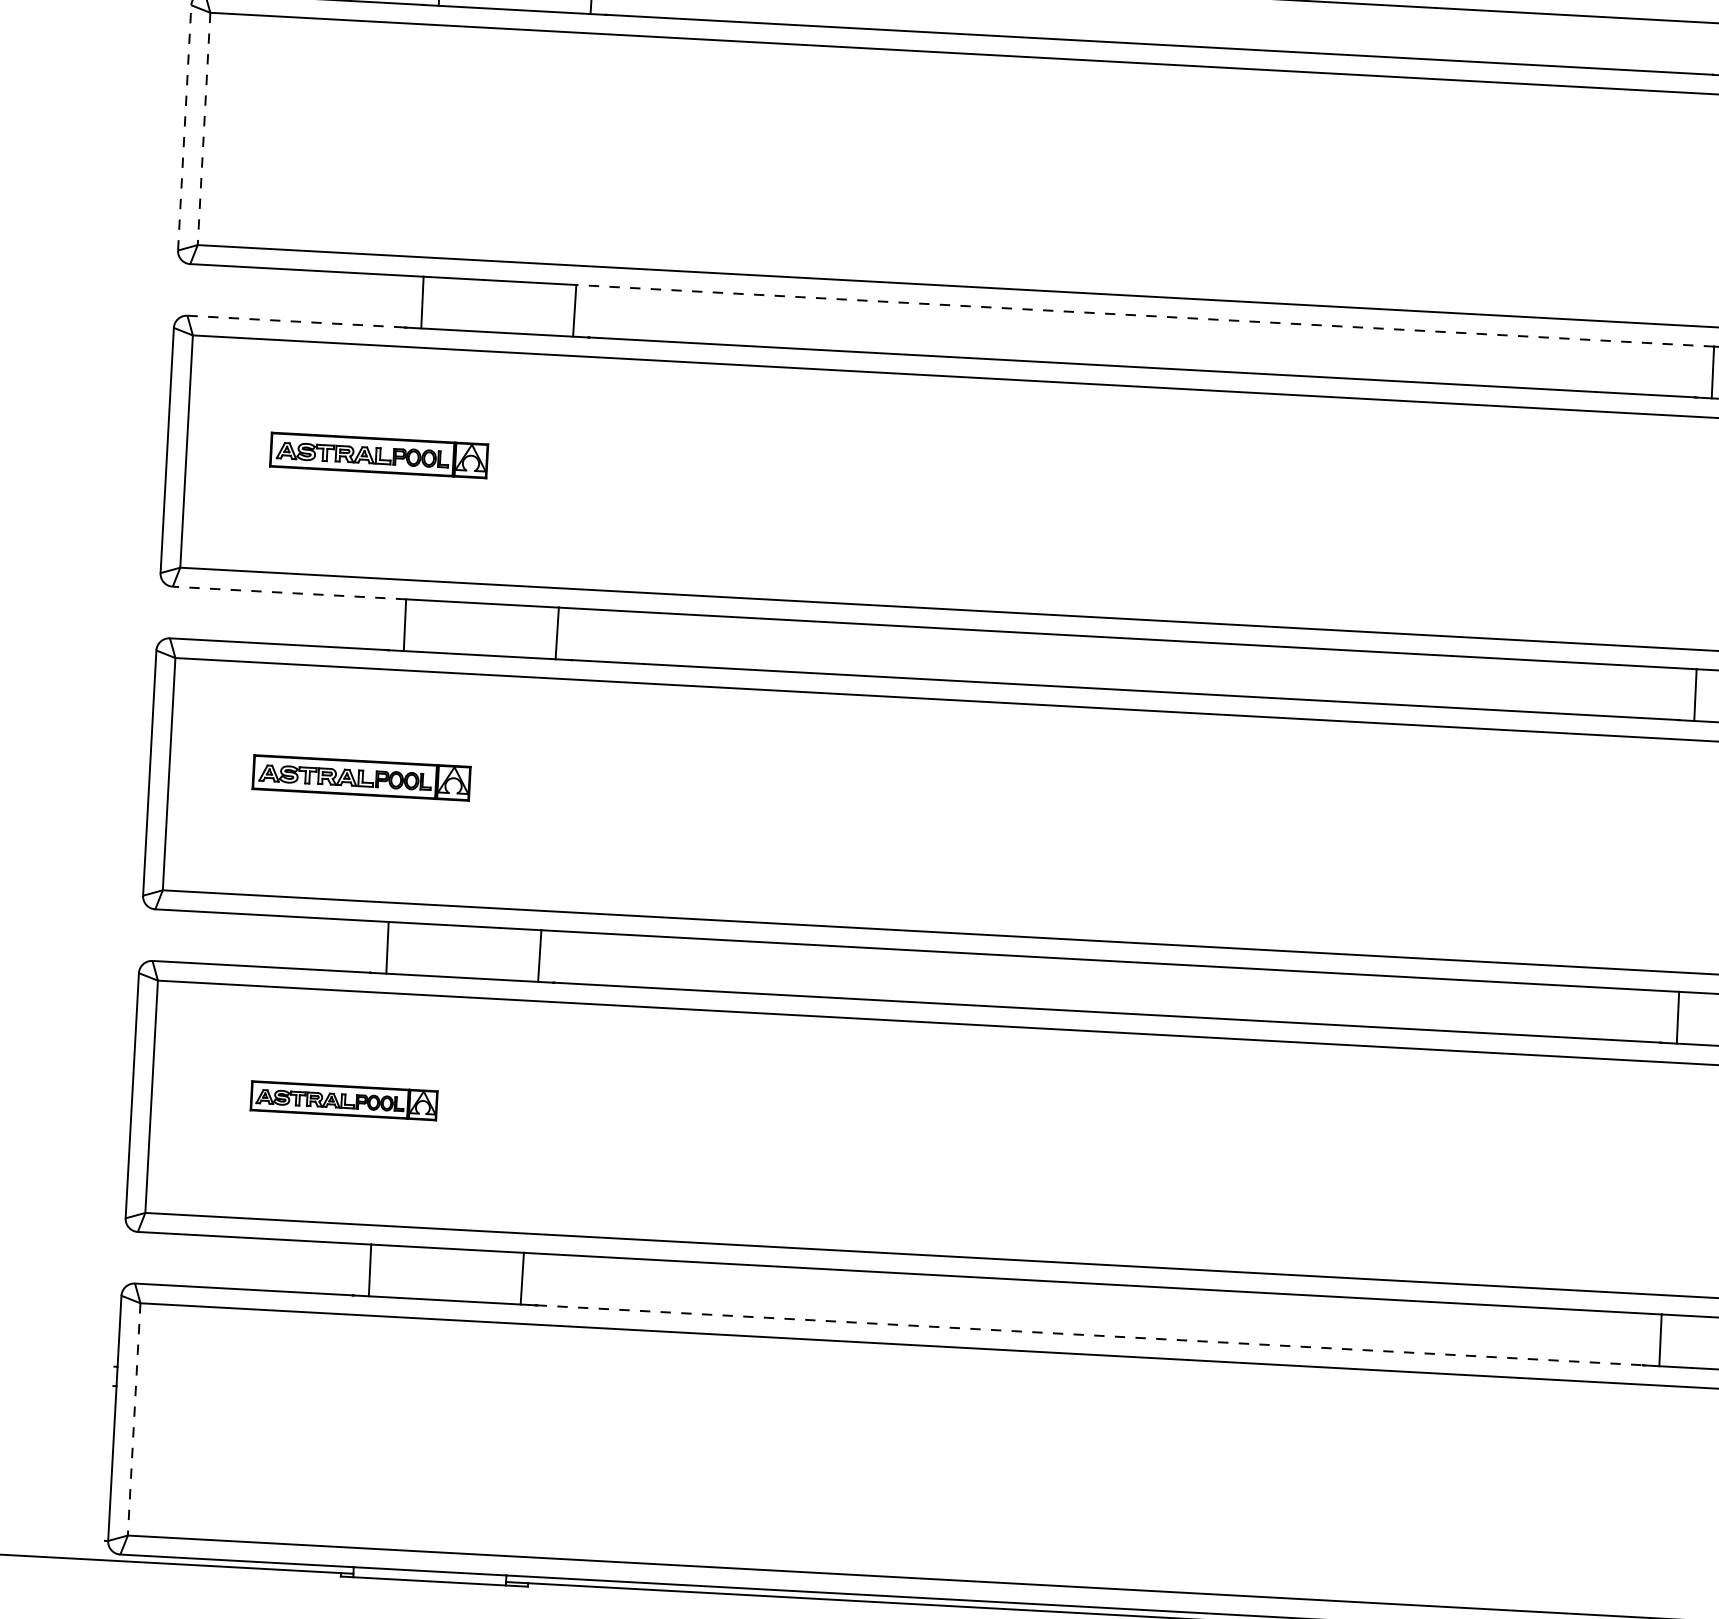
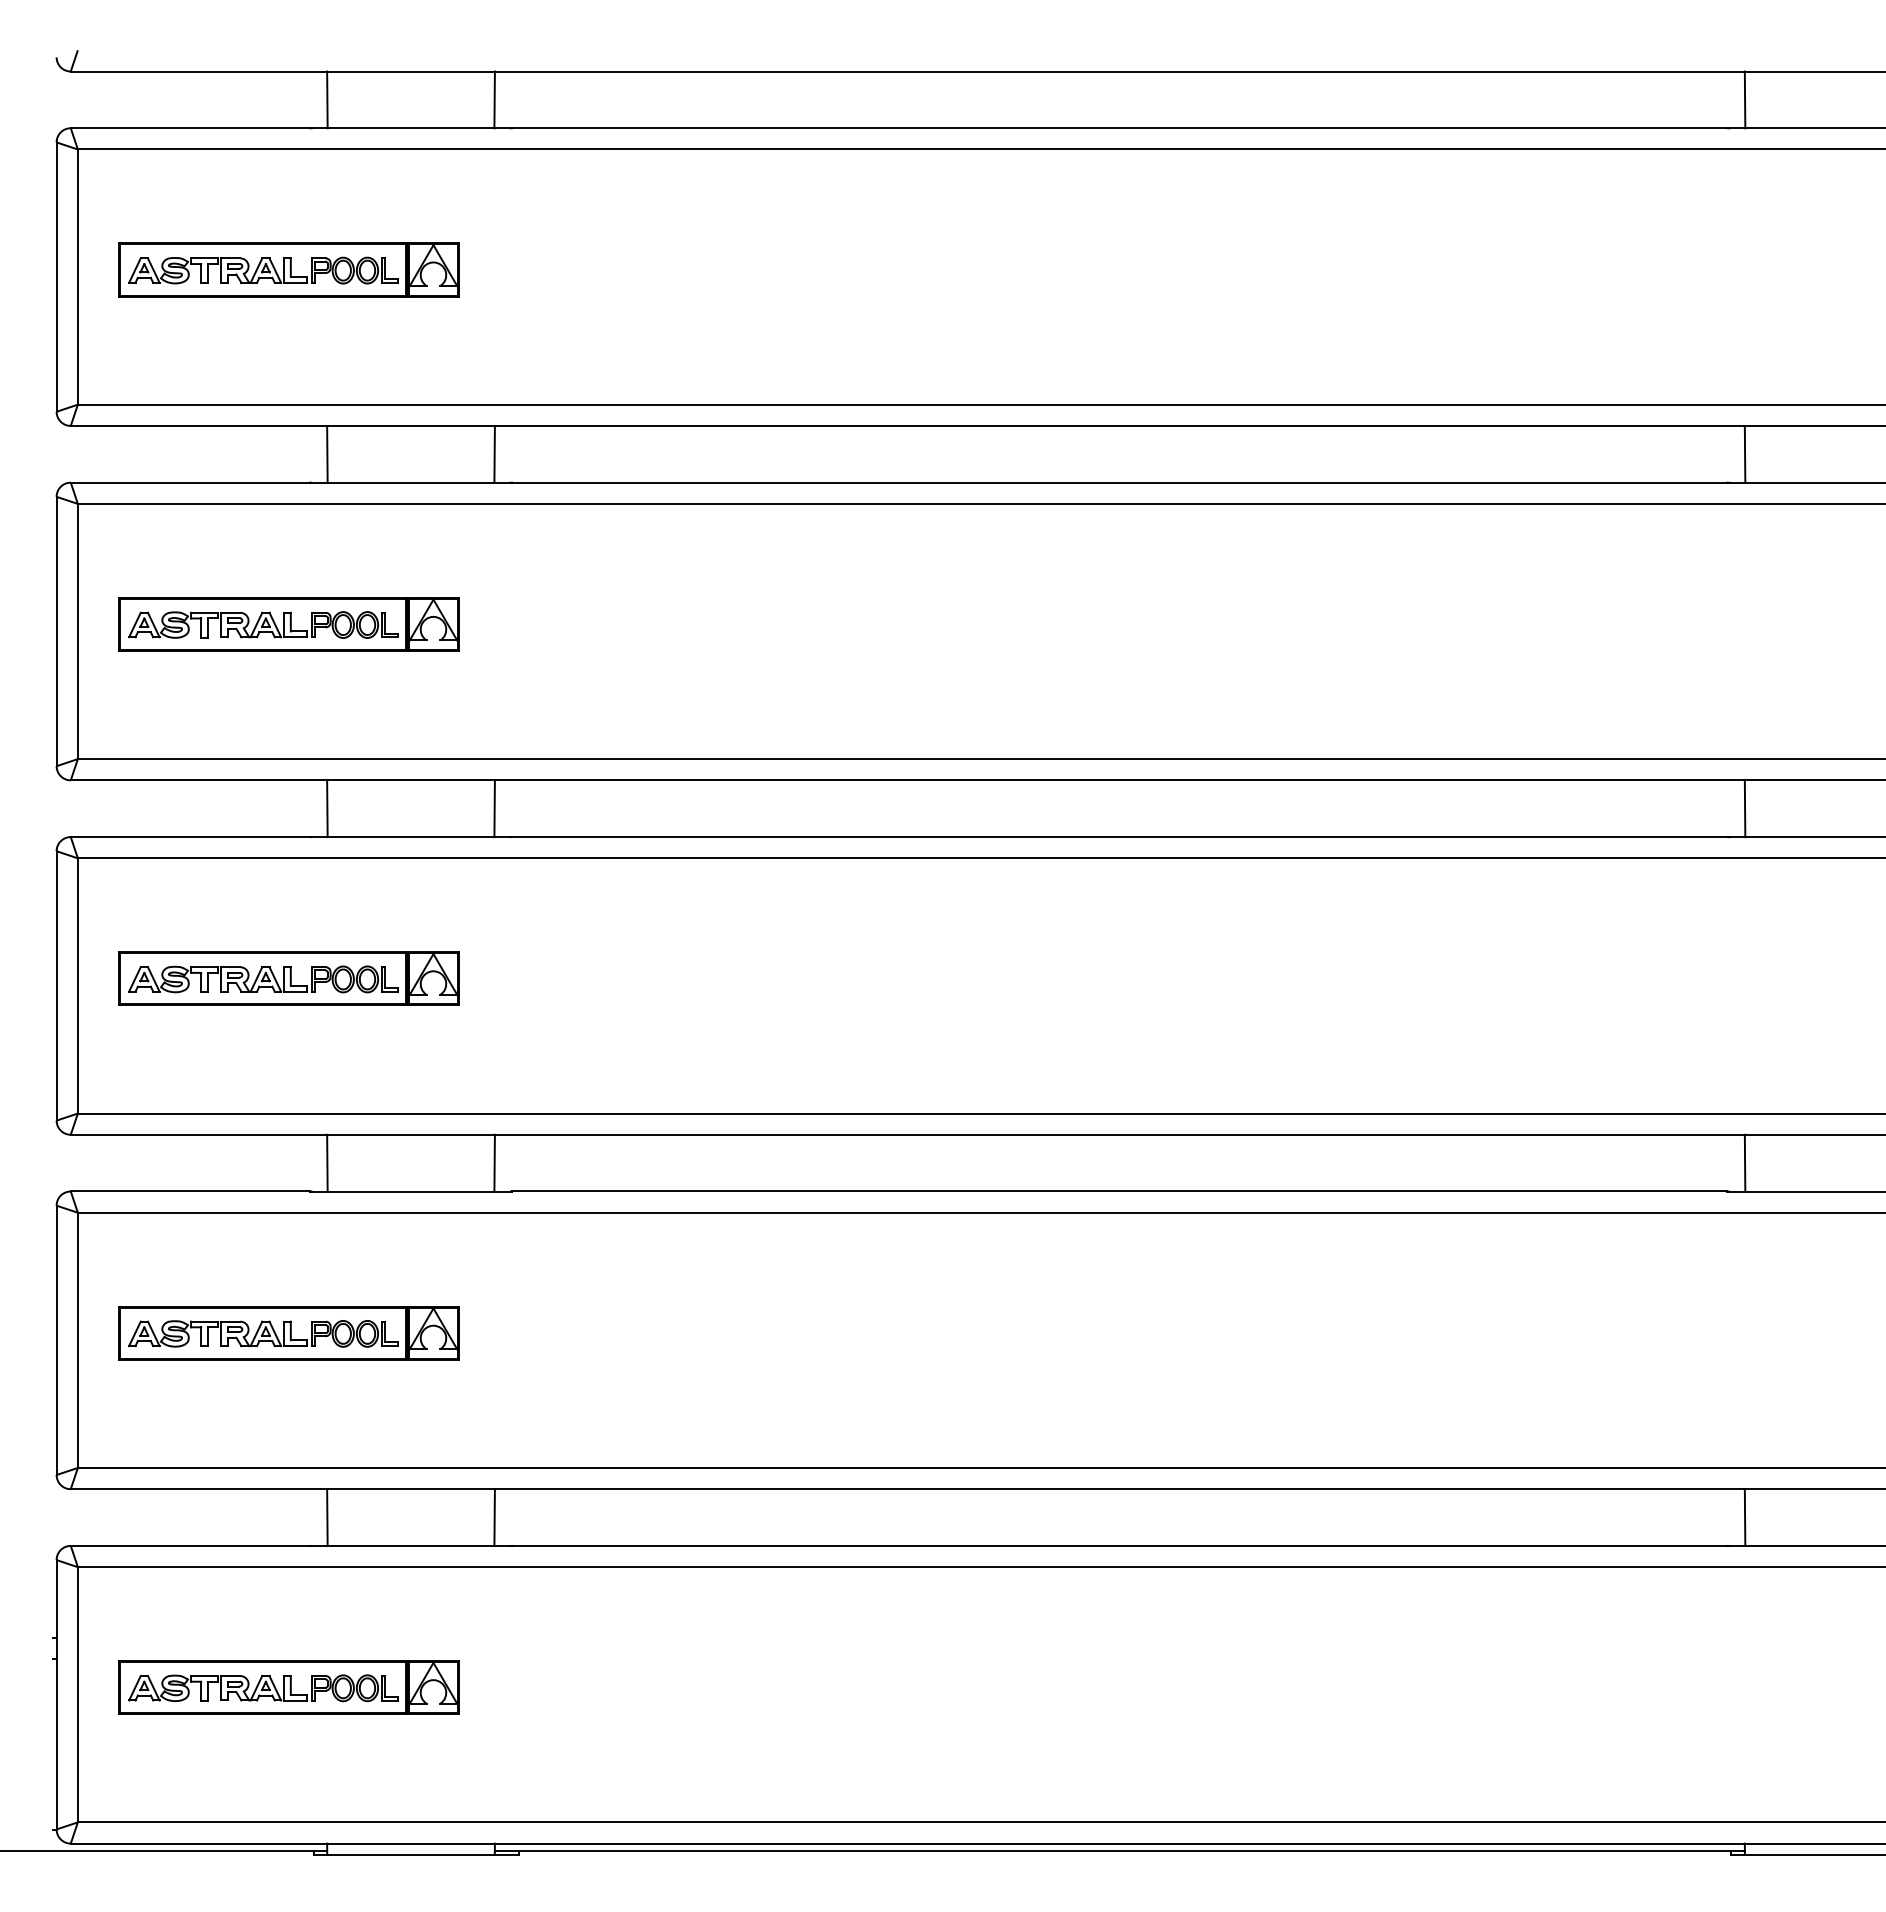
line: (184, 128) -> (56, 277), dashed -> solid
line: (203, 129) -> (77, 277), dashed -> solid
part: (396, 132) -> (288, 269), added
line: (1144, 315) -> (1119, 425), dashed -> solid
line: (296, 321) -> (190, 482), dashed -> solid
part: (378, 455) -> (288, 624), size x1.43
line: (289, 593) -> (198, 780), dashed -> solid
part: (361, 777) -> (288, 978), size x1.43
part: (343, 1100) -> (288, 1333), size x1.67
line: (1089, 1334) -> (1119, 1545), dashed -> solid
line: (133, 1419) -> (77, 1694), dashed -> solid
part: (326, 1423) -> (288, 1687), added

